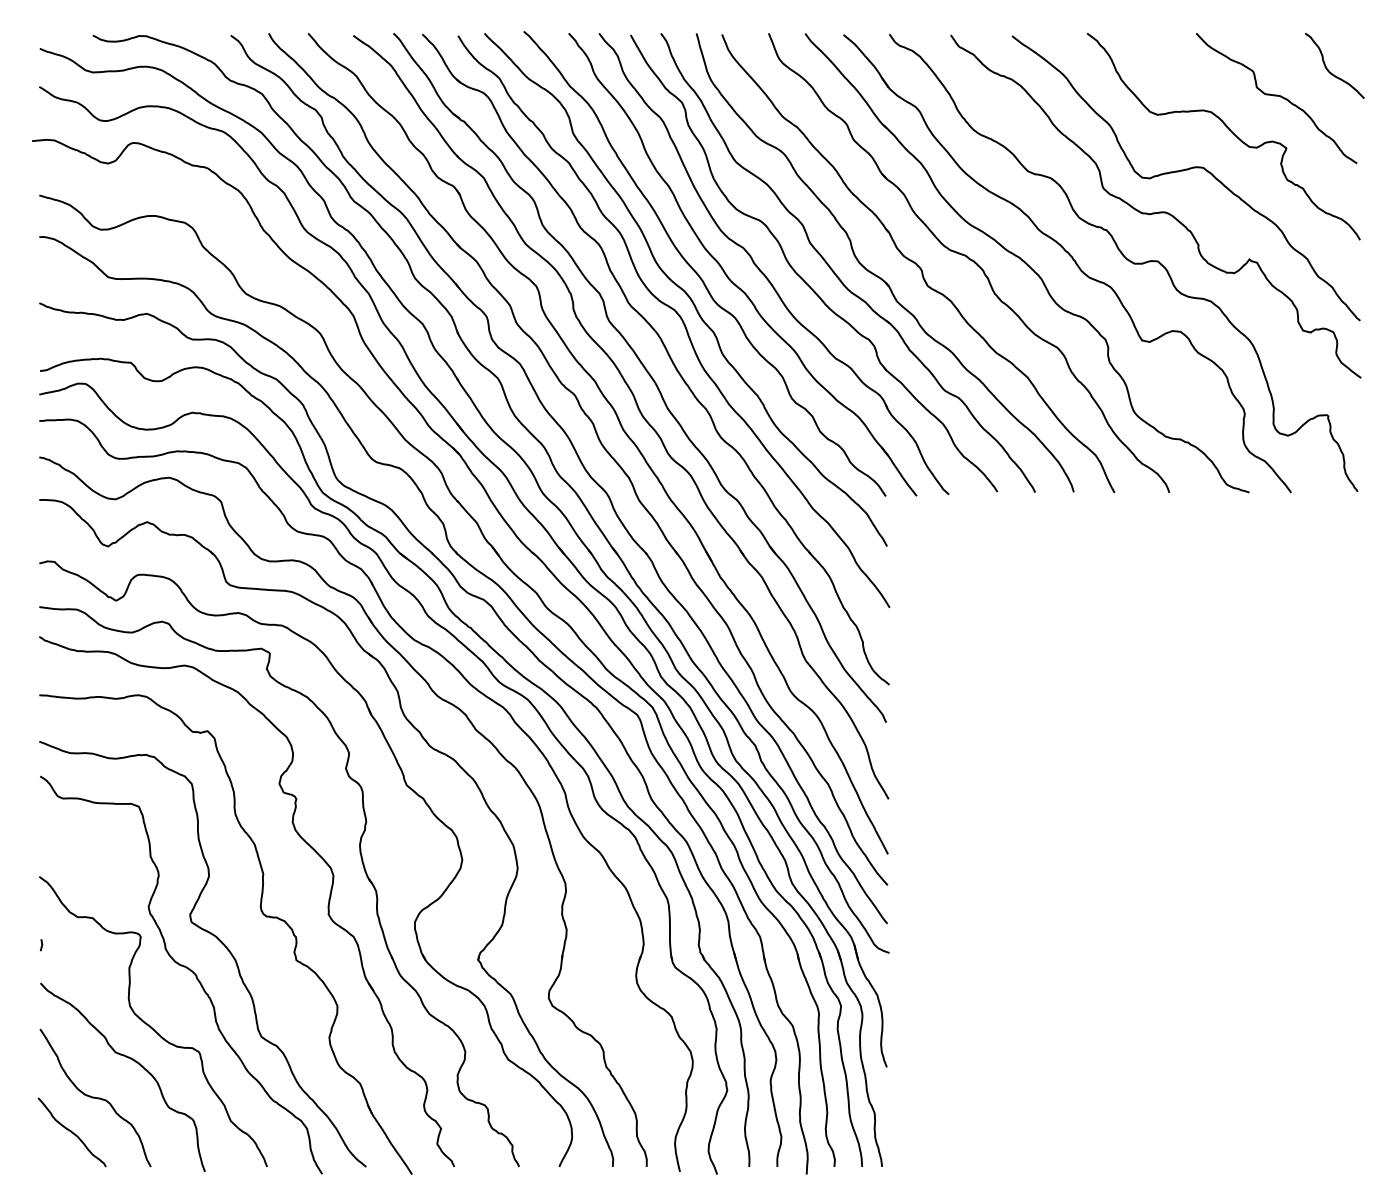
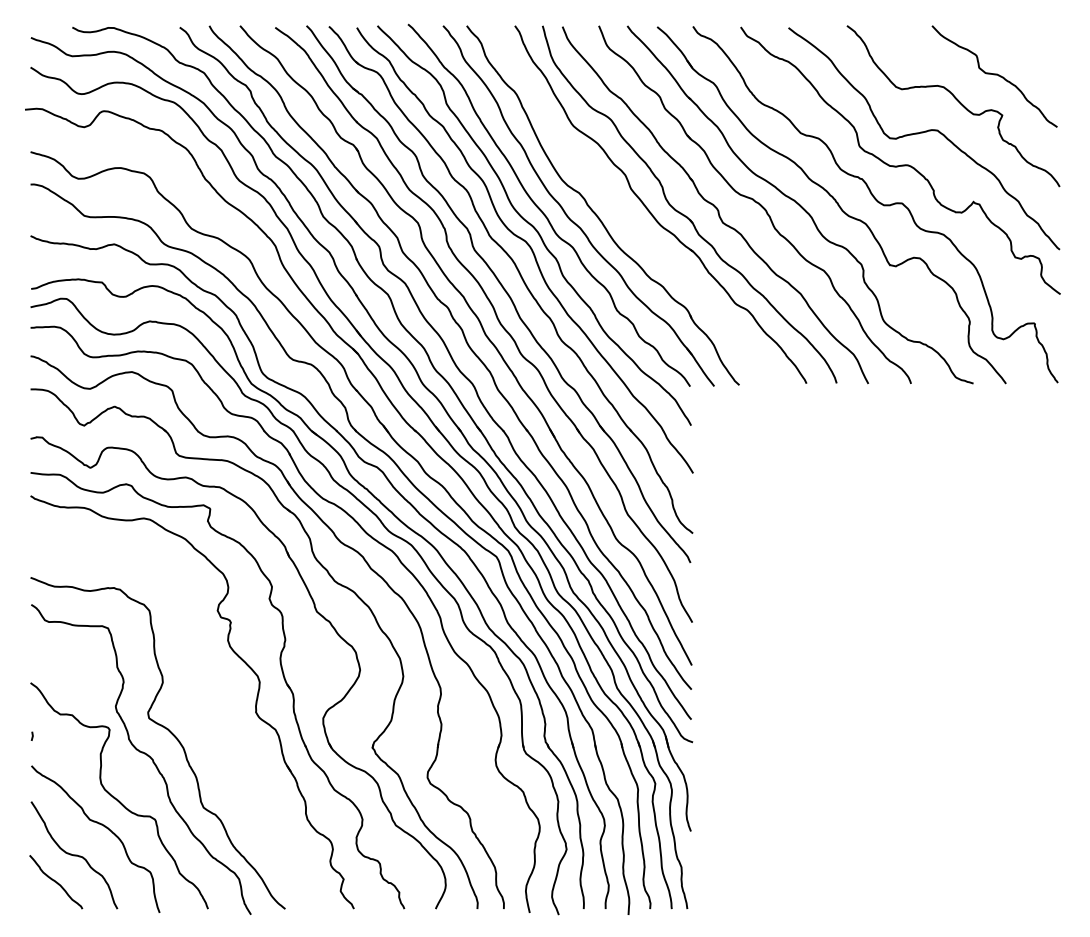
curve: (1329, 70) -> (1035, 54), removed
part: (801, 276) -> (624, 215), removed
part: (262, 914) -> (204, 712), removed

